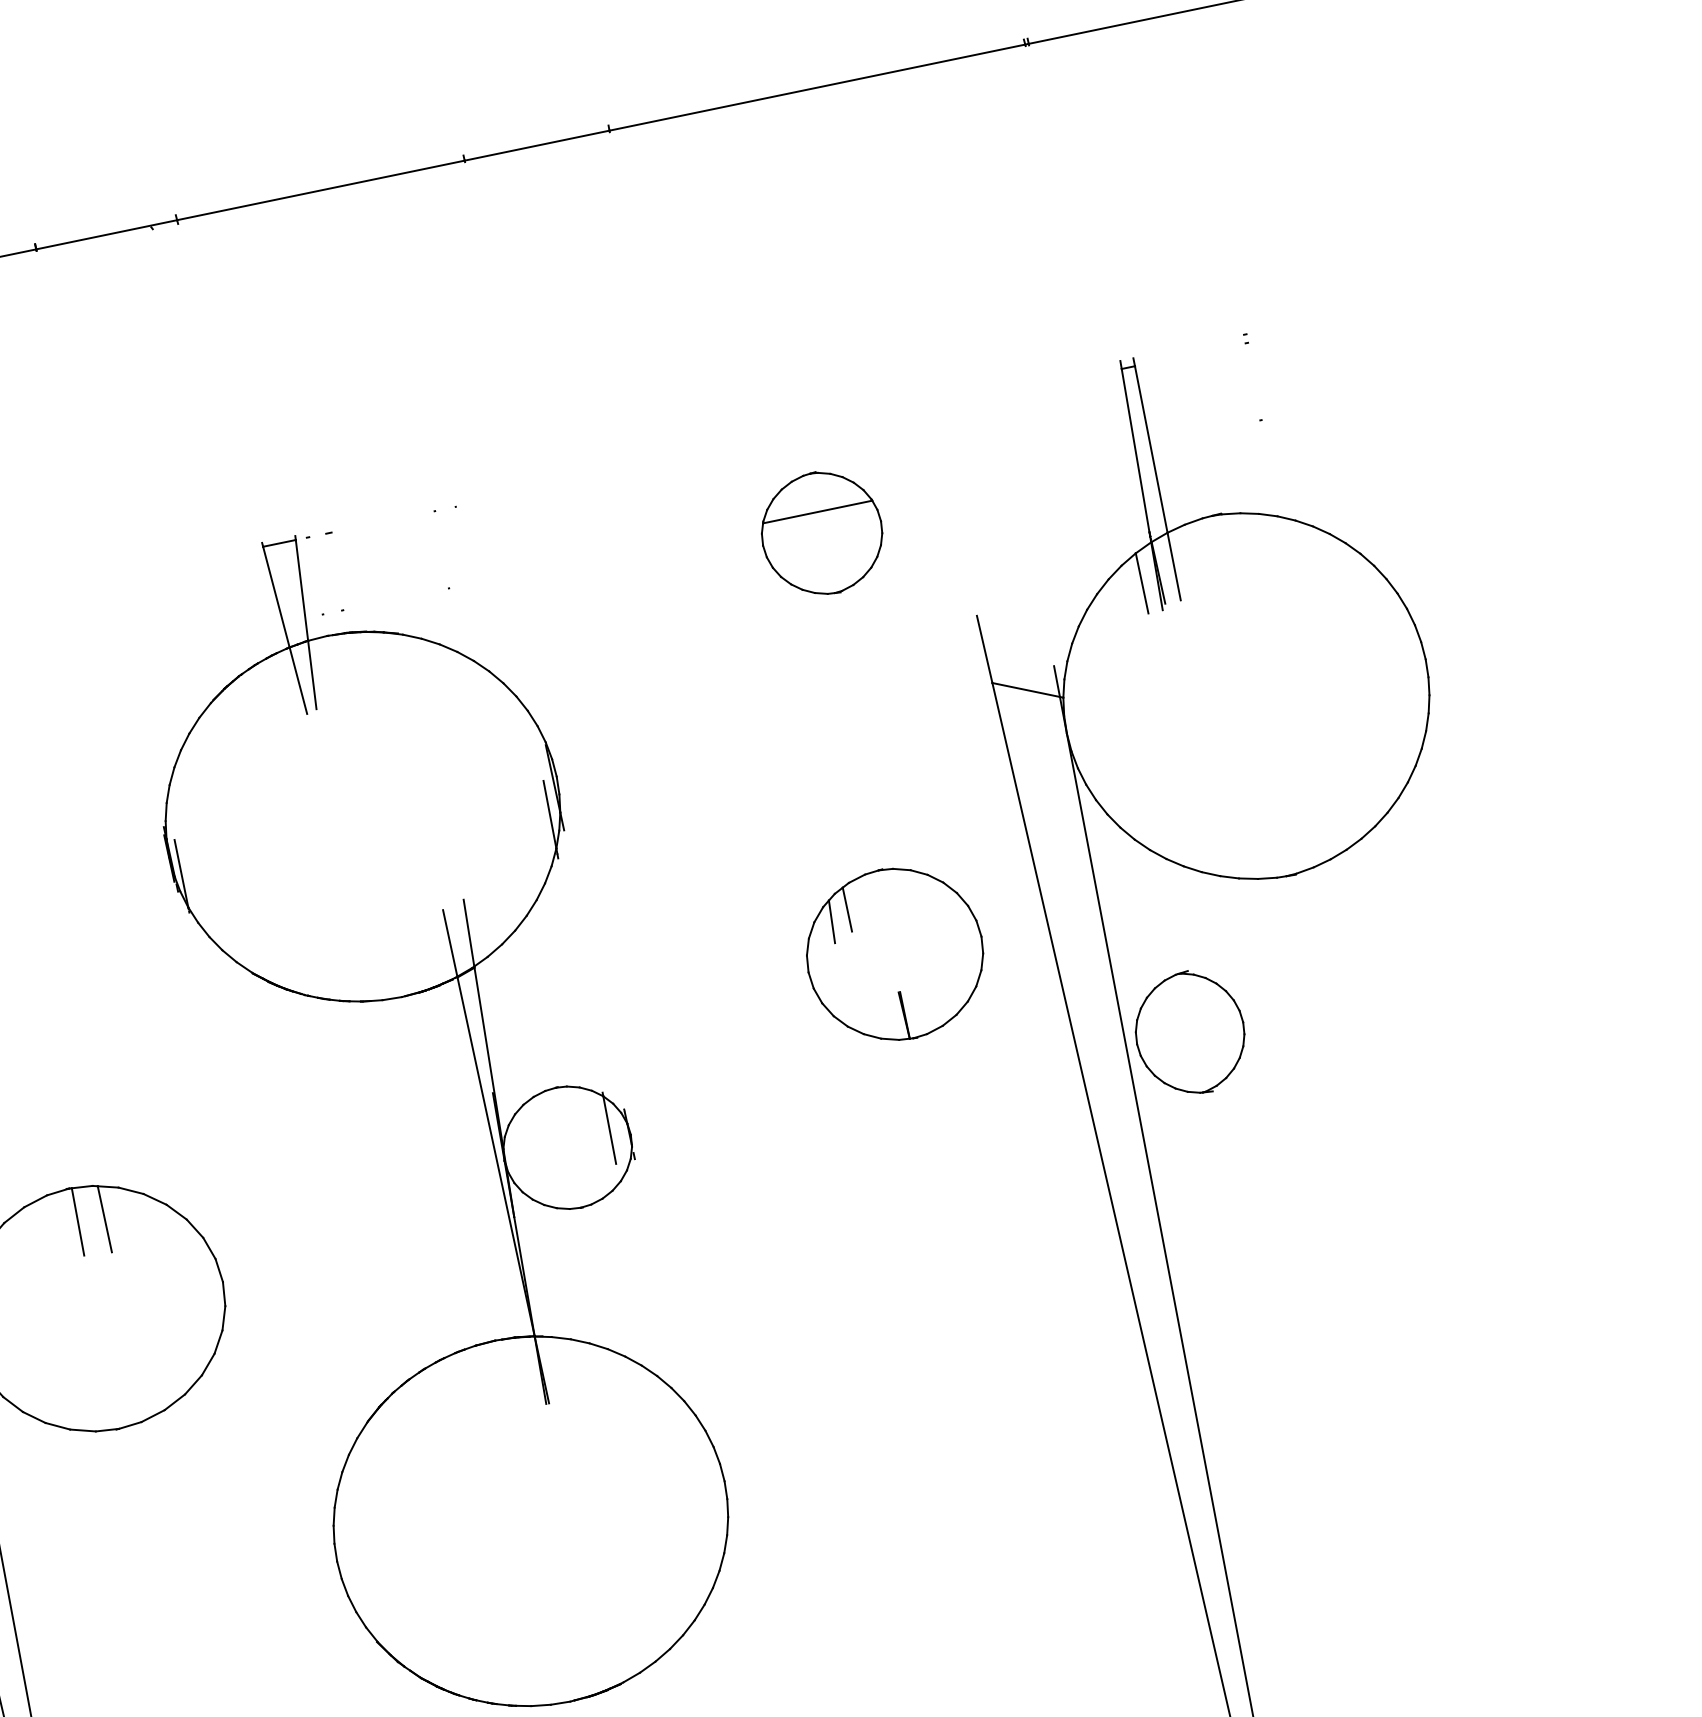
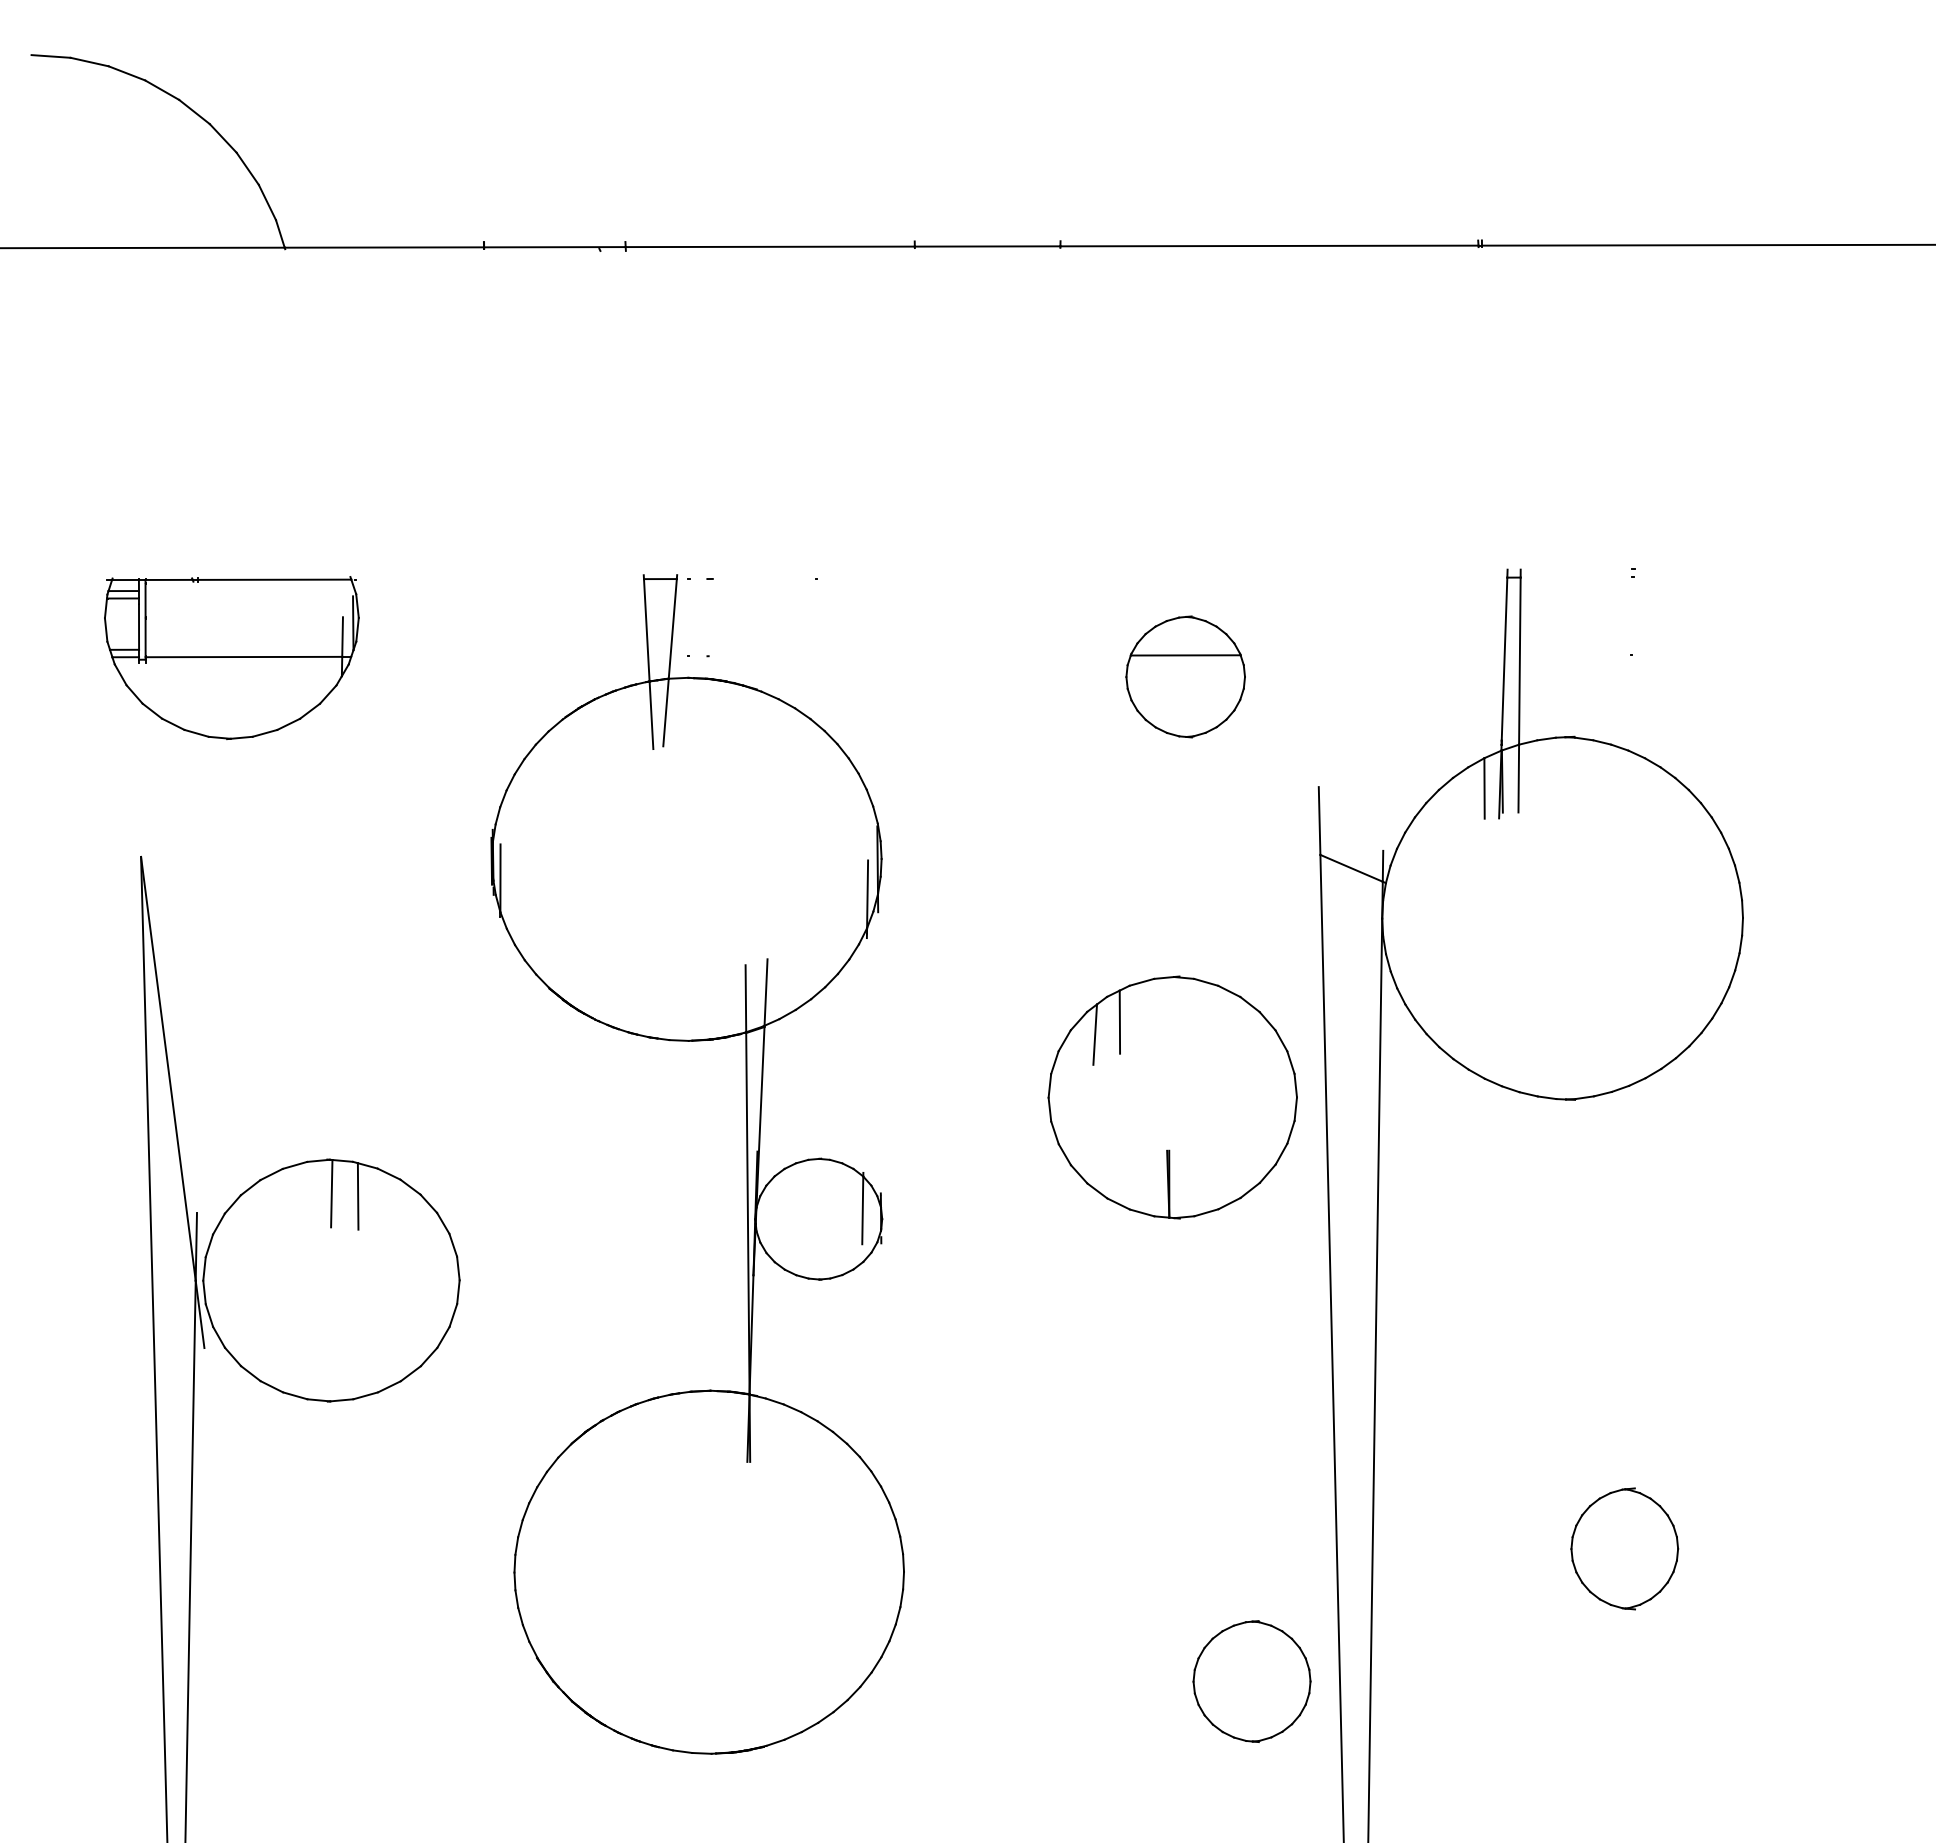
part: (894, 954) -> (1172, 1097), size x1.43
part: (1189, 1032) -> (1624, 1548), moved
part: (1092, 1519) -> (1251, 1681), added

